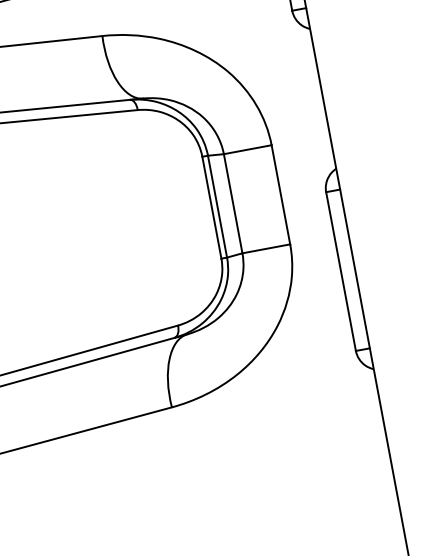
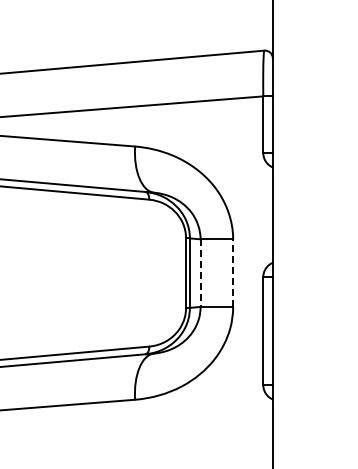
line: (281, 195) -> (233, 273), solid -> dashed
line: (233, 204) -> (200, 273), solid -> dashed

